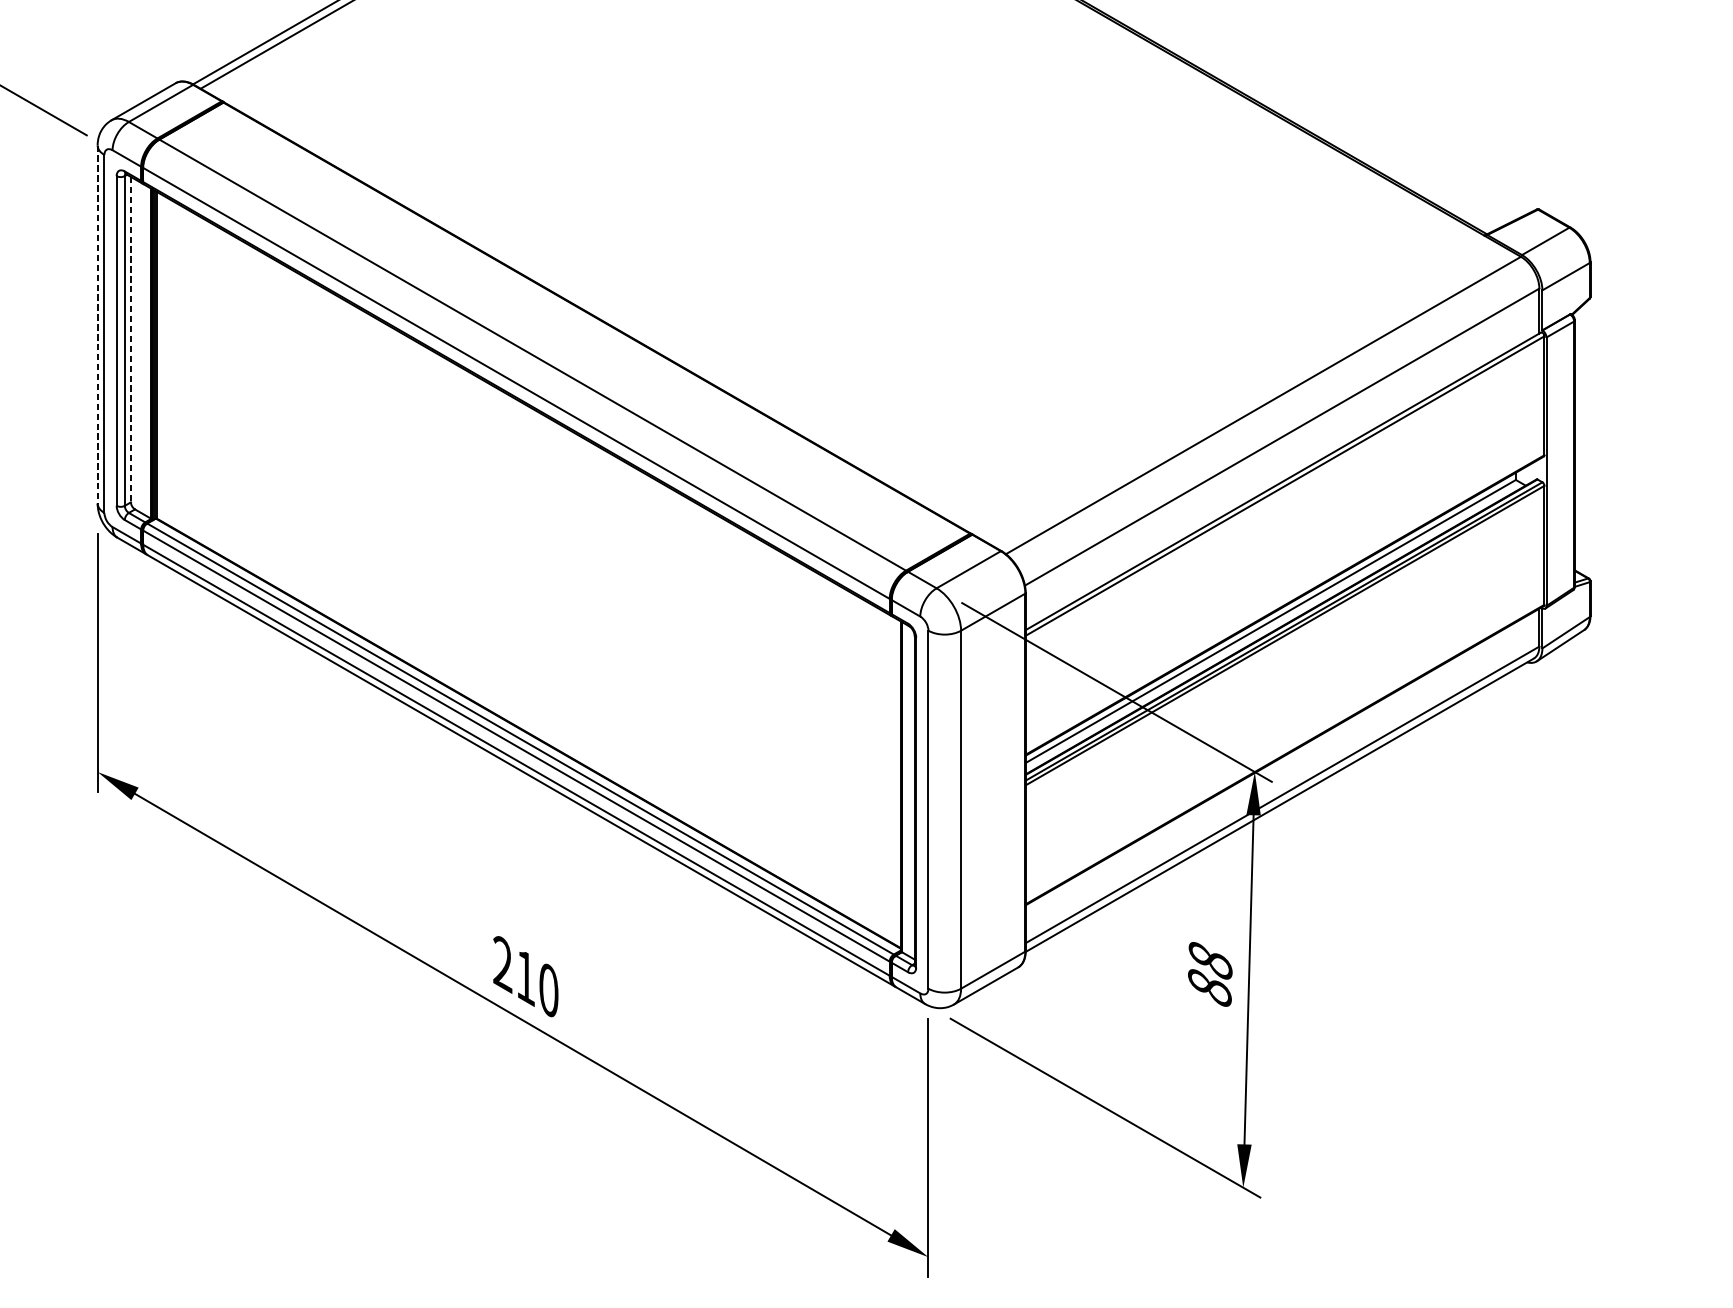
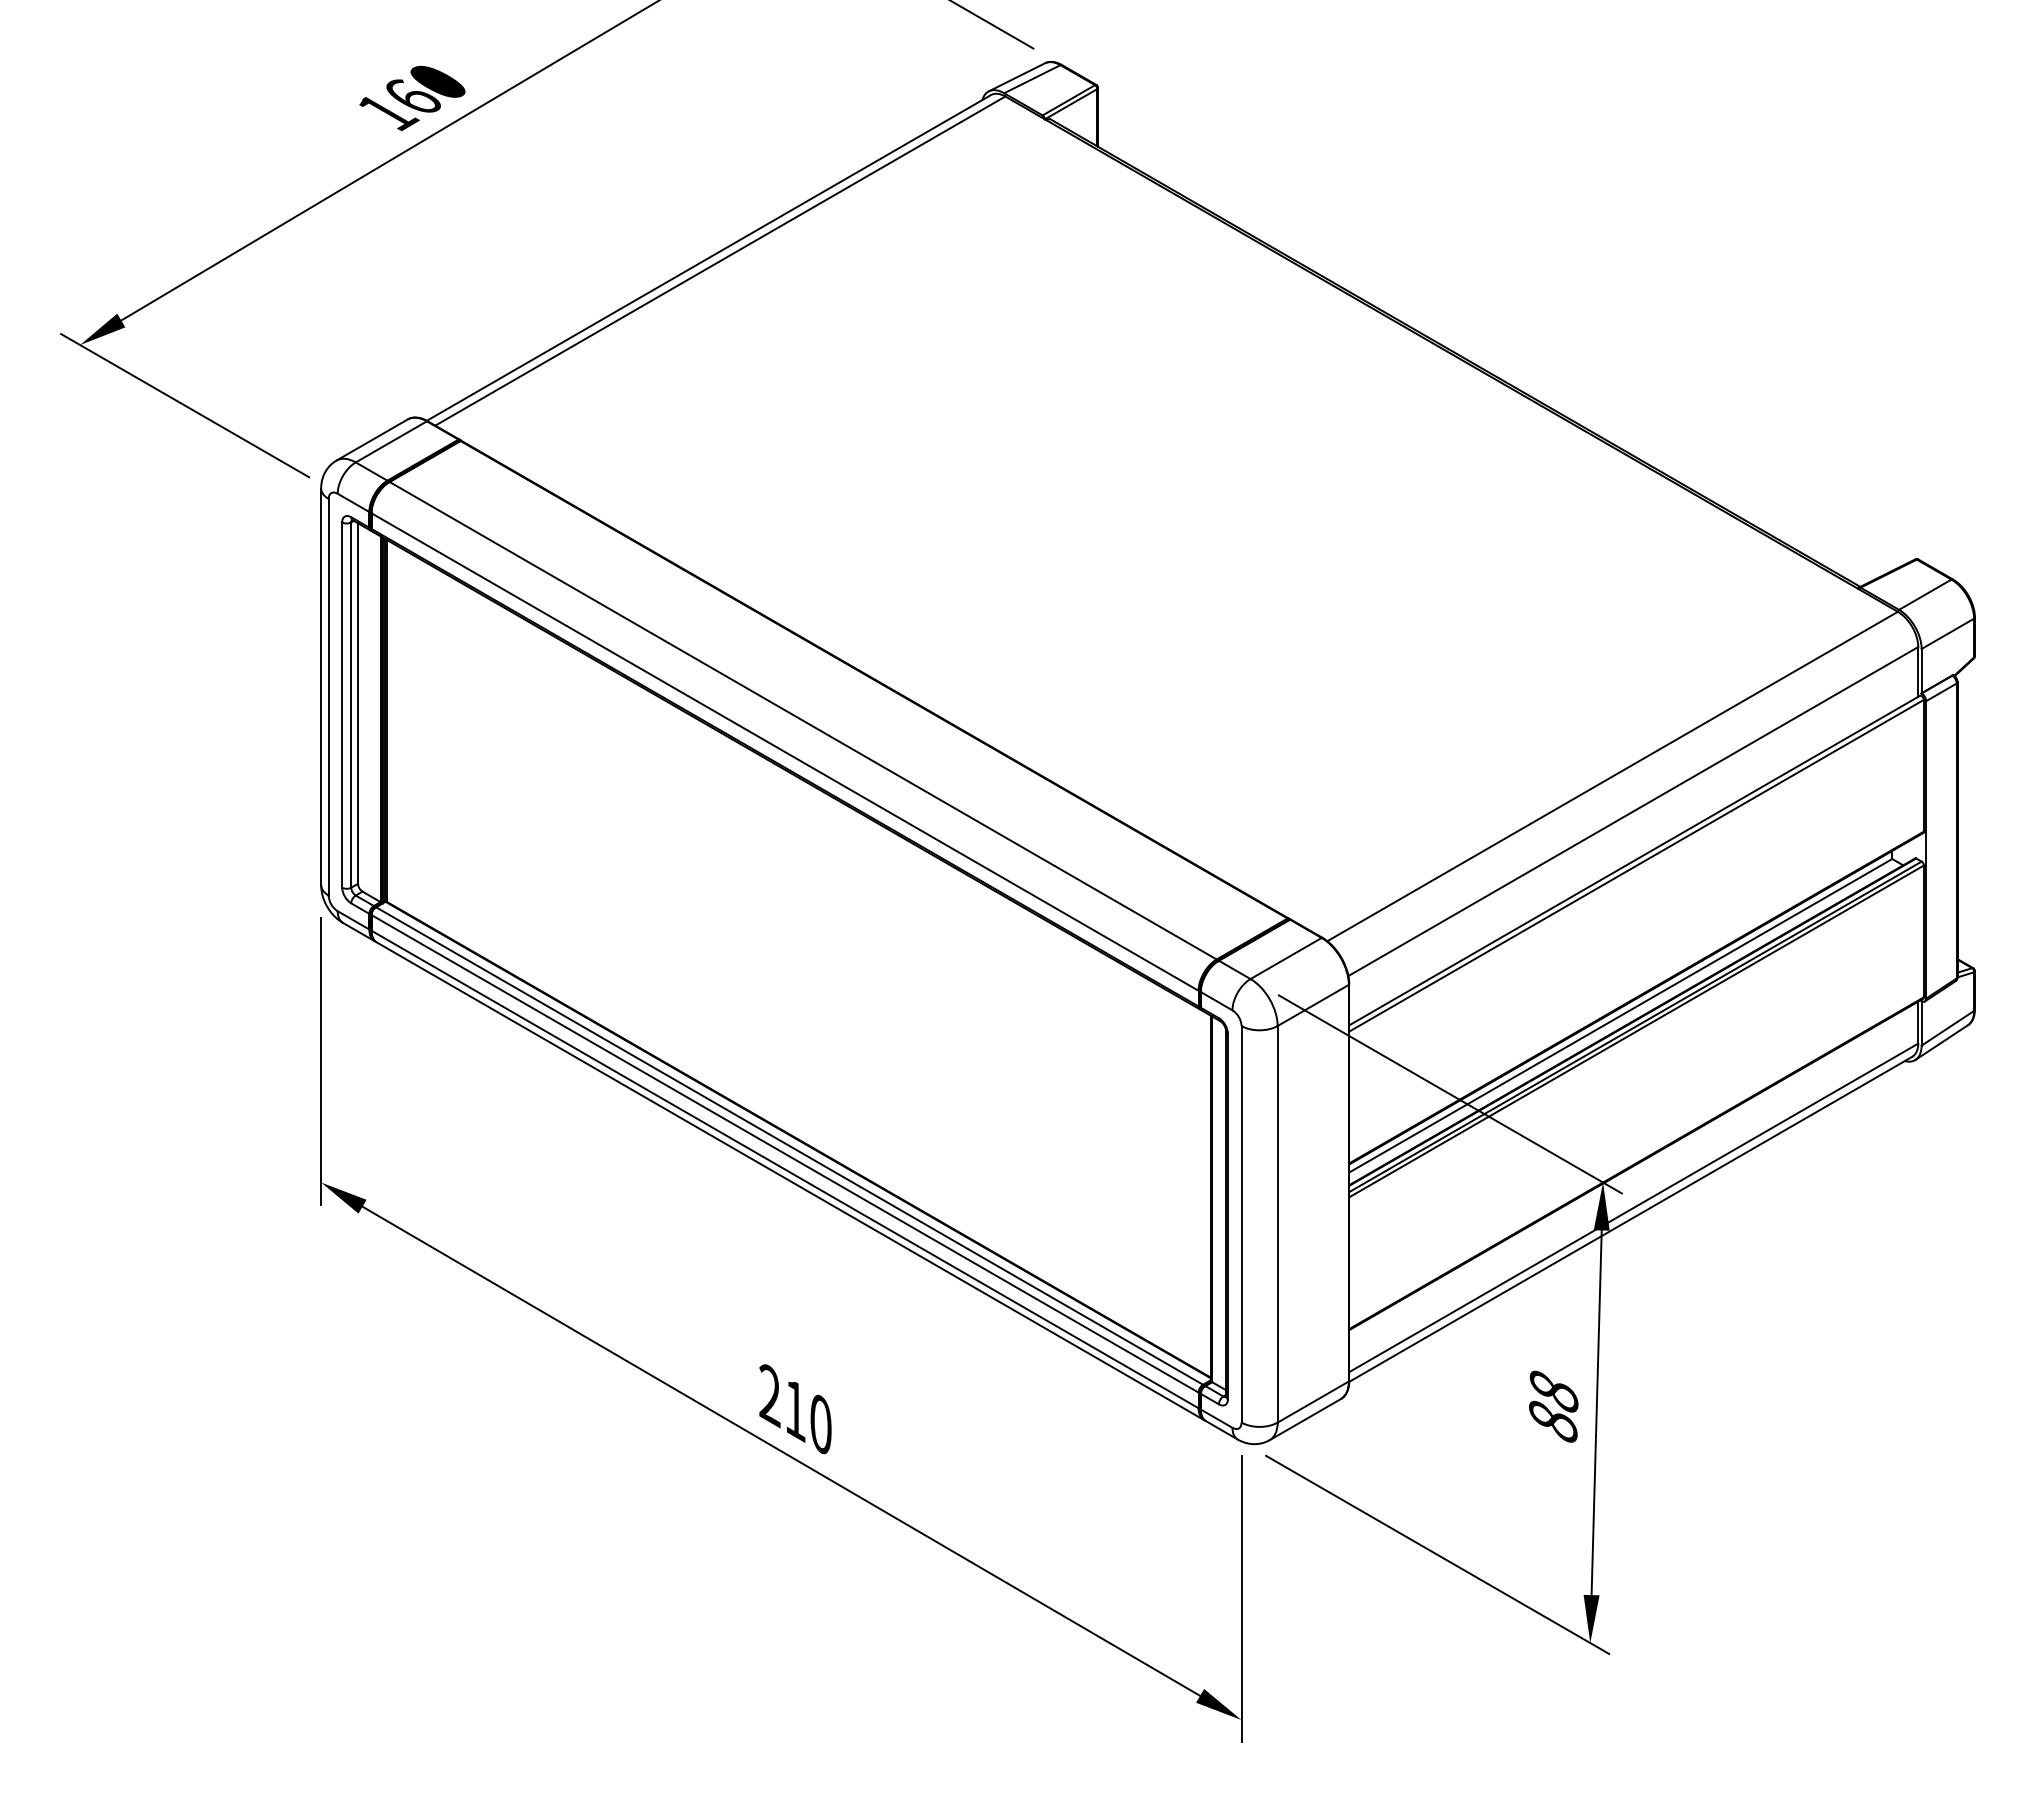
line: (97, 325) -> (321, 687), dashed -> solid
line: (131, 340) -> (358, 704), dashed -> solid

